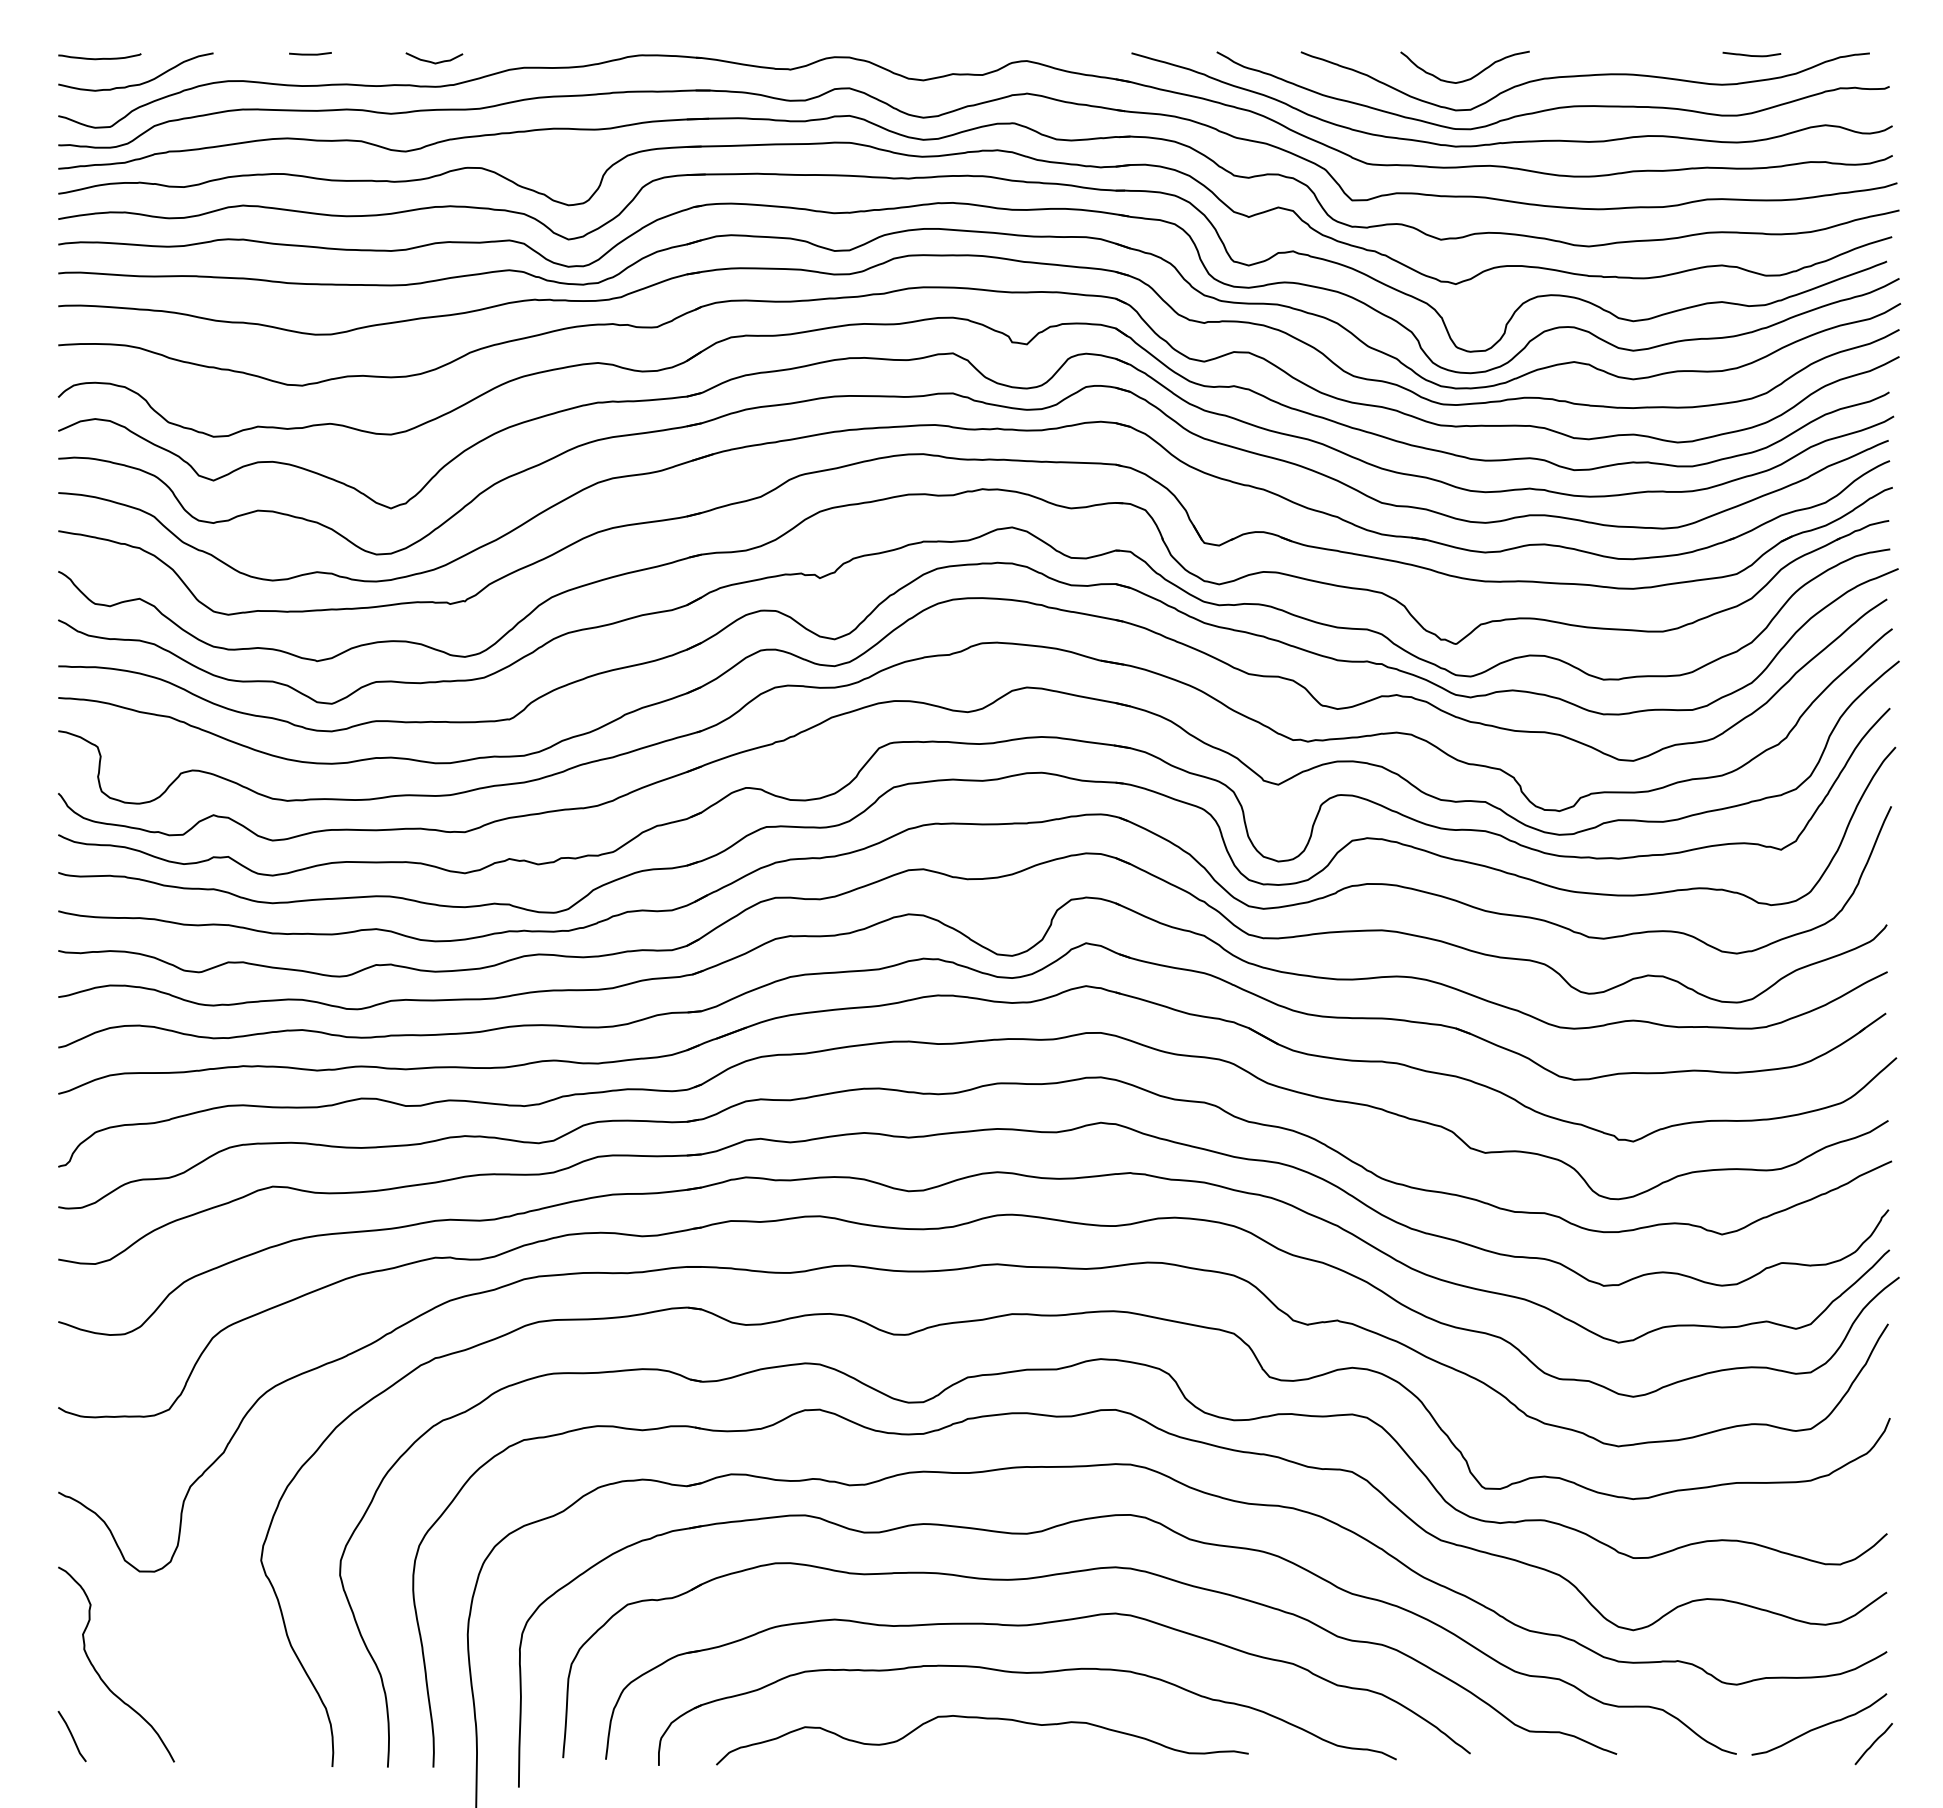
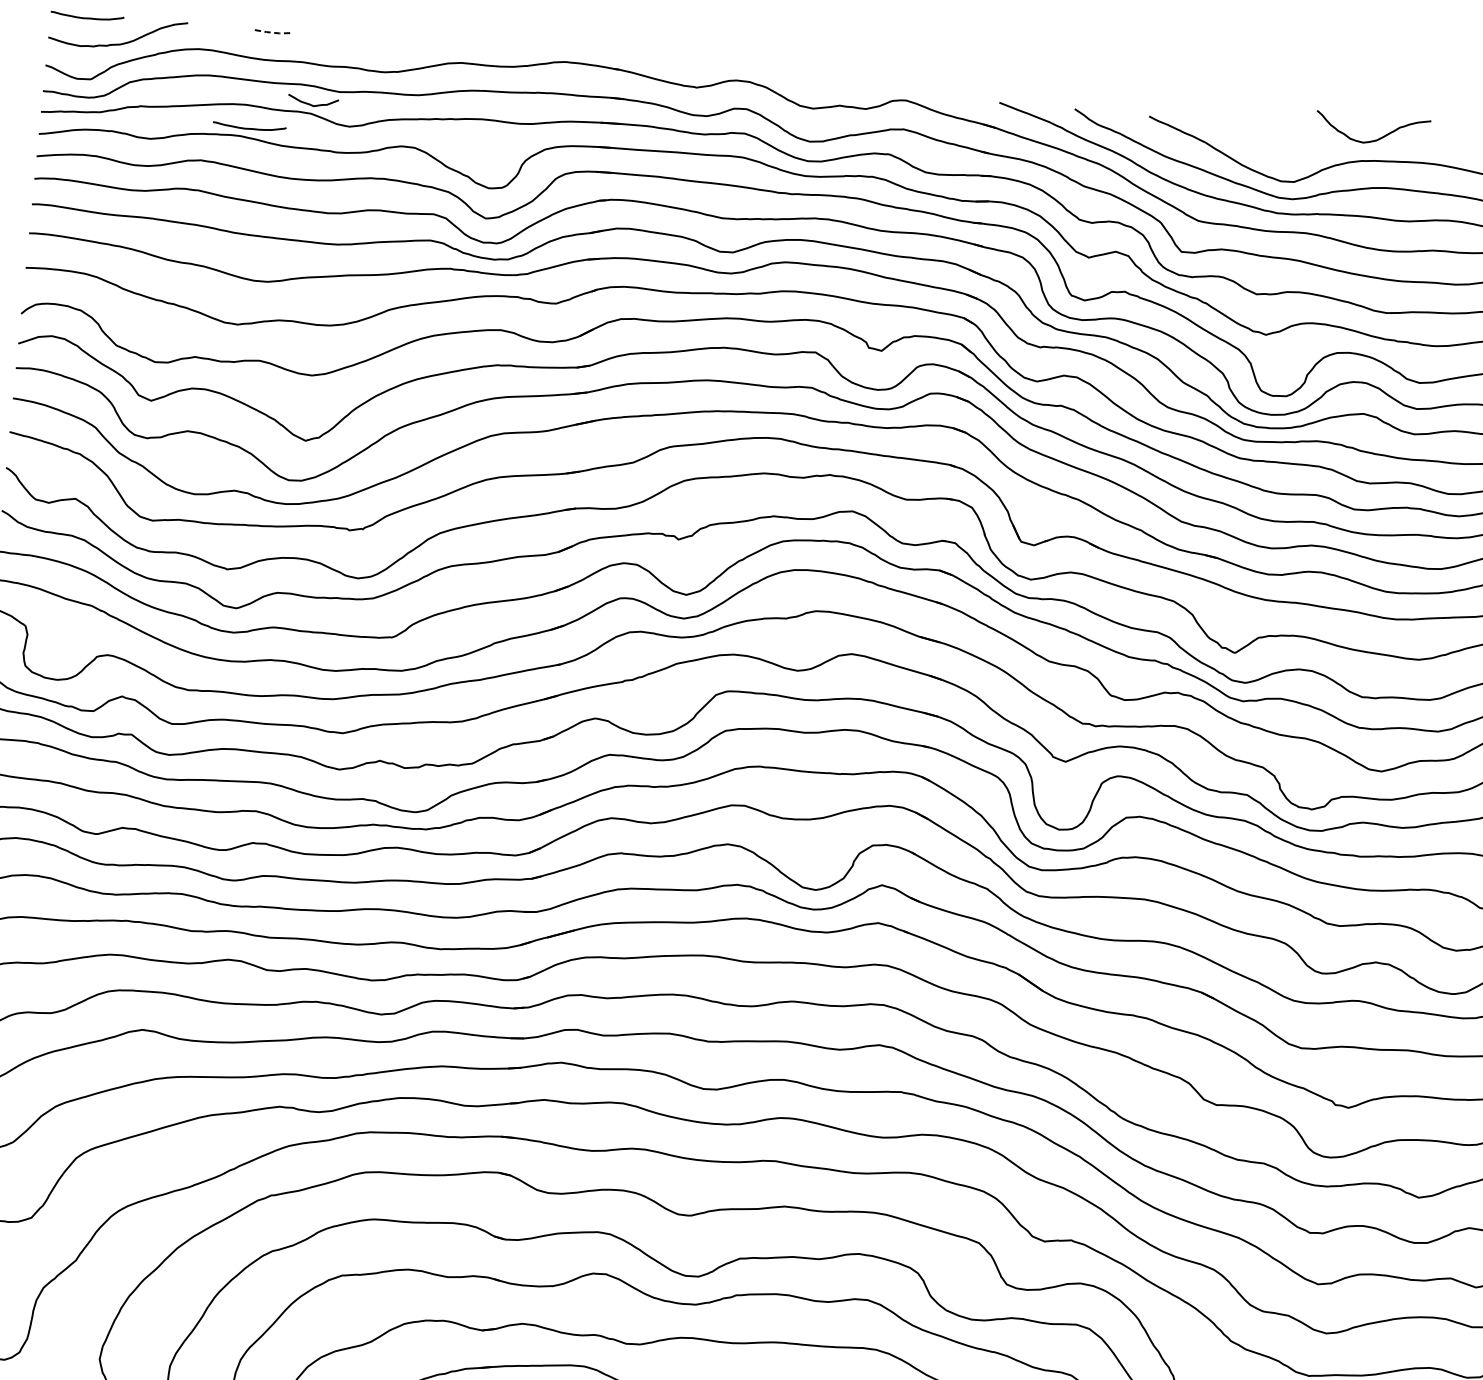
line: (310, 54) -> (273, 32), solid -> dashed
curve: (432, 61) -> (311, 104), moved
curve: (1468, 78) -> (1374, 139), moved
curve: (293, 164) -> (249, 128), added

